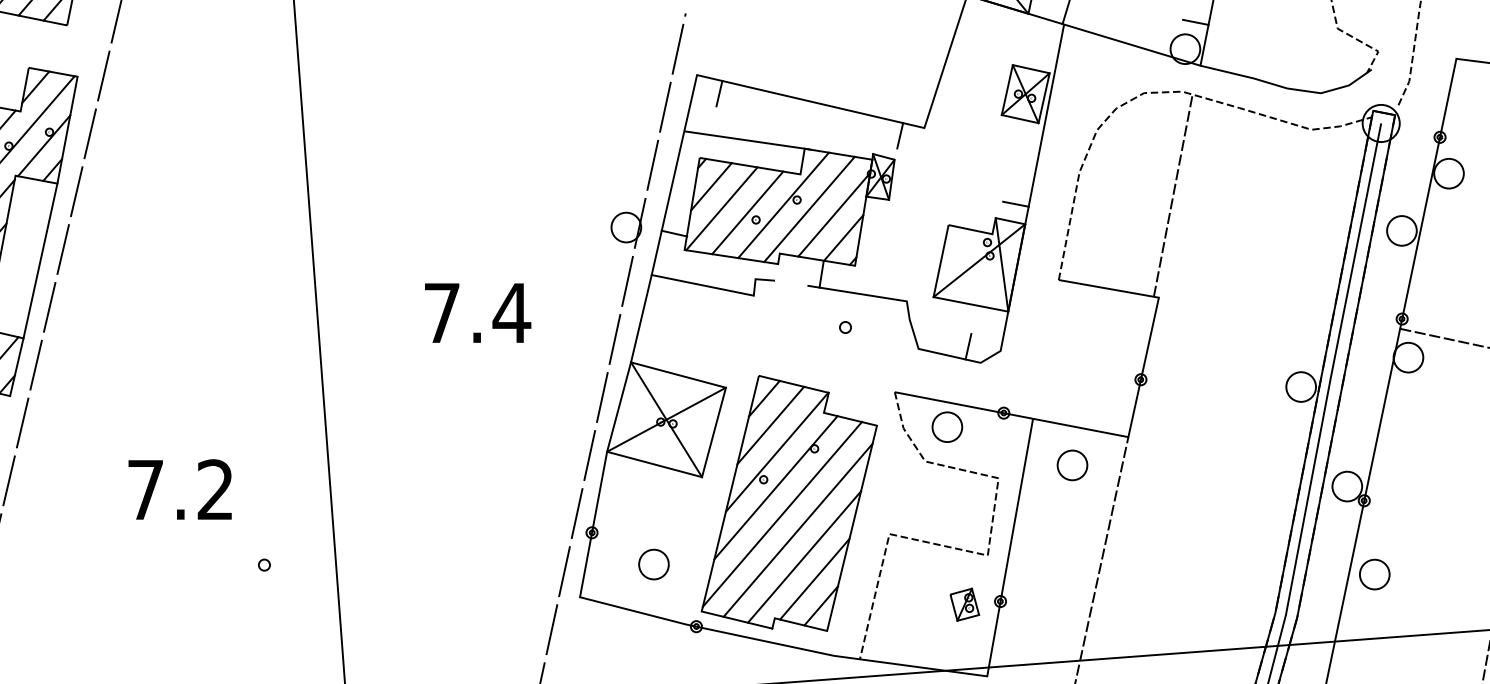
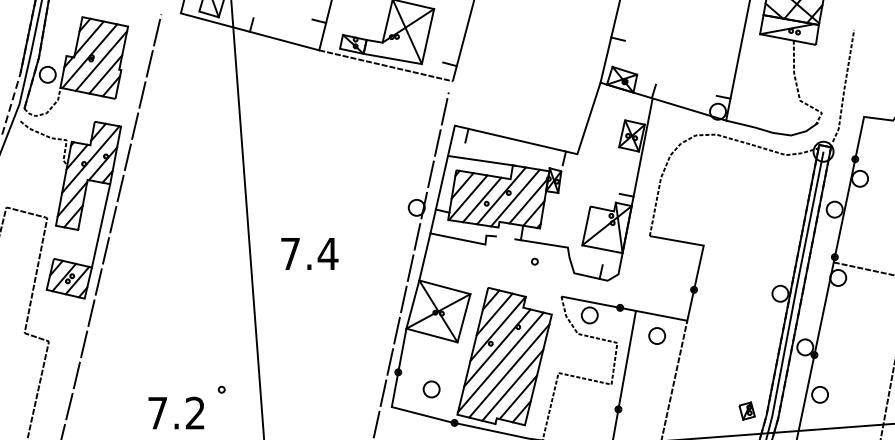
line: (1173, 195) -> (711, 190), removed
text: (477, 312) -> (309, 253), moved
text: (180, 488) -> (176, 412), moved
part: (963, 603) -> (746, 410), moved

